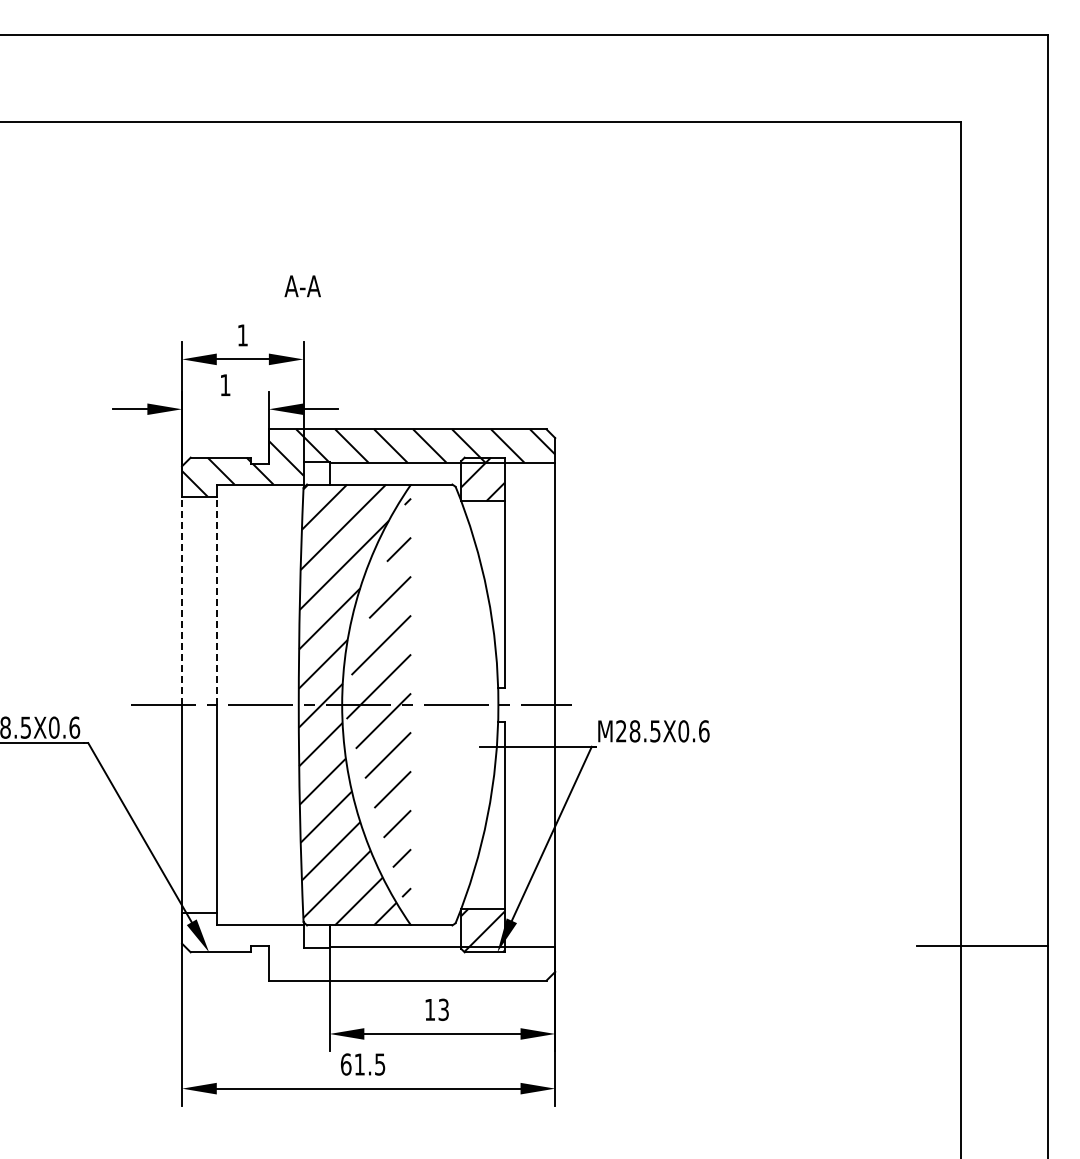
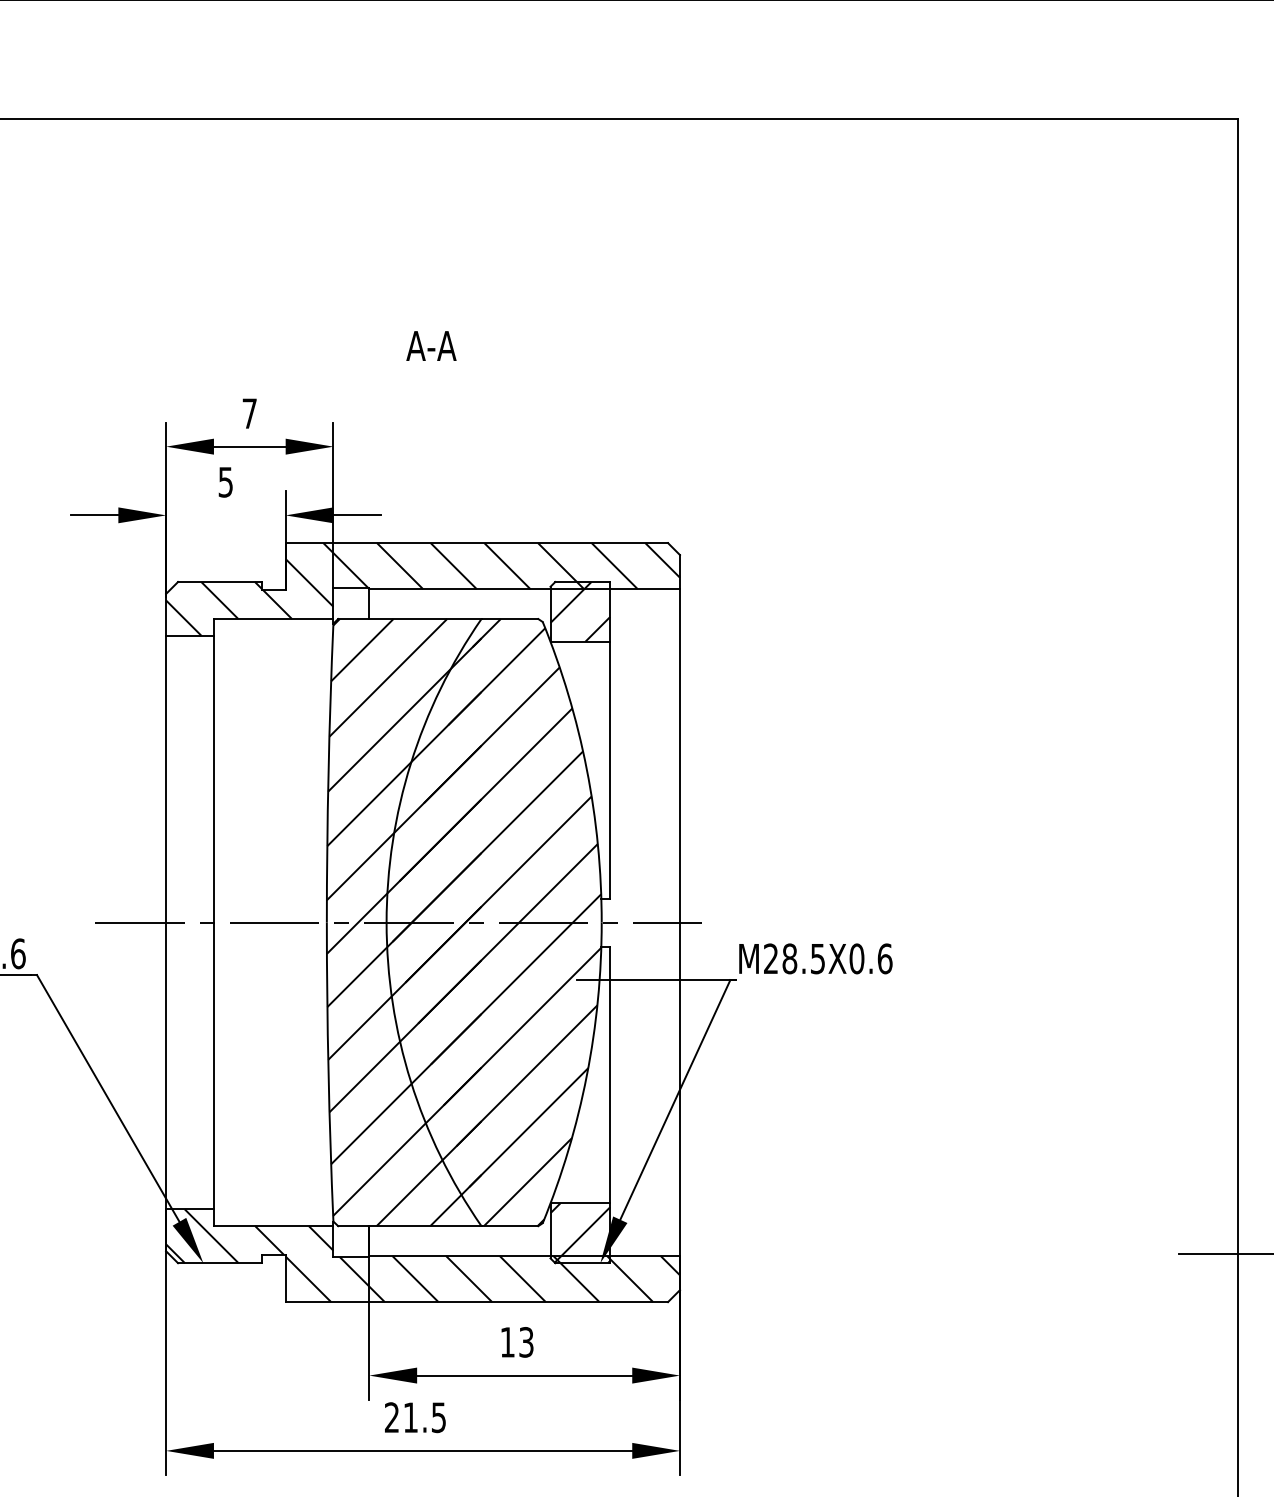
text: (302, 286) -> (431, 346), moved
text: (242, 335) -> (249, 413), 1 -> 7
text: (225, 385) -> (225, 482), 1 -> 5
line: (182, 600) -> (166, 778), dashed -> solid
line: (216, 600) -> (213, 778), dashed -> solid
hatch: (420, 704) -> (494, 921), added
hatch: (368, 946) -> (422, 1255), added
text: (345, 1064) -> (391, 1417), 61.5 -> 21.5

